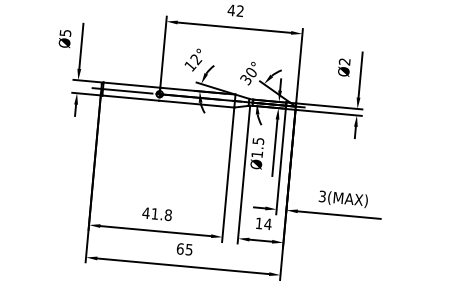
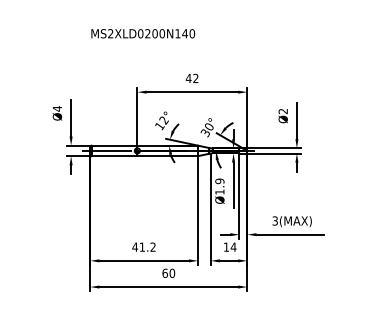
text: (65, 32) -> (57, 108), Ø5 -> Ø4
text: (257, 141) -> (219, 181), Ø1.5 -> Ø1.9
text: (167, 214) -> (152, 246), 41.8 -> 41.2
text: (189, 248) -> (172, 272), 65 -> 60

